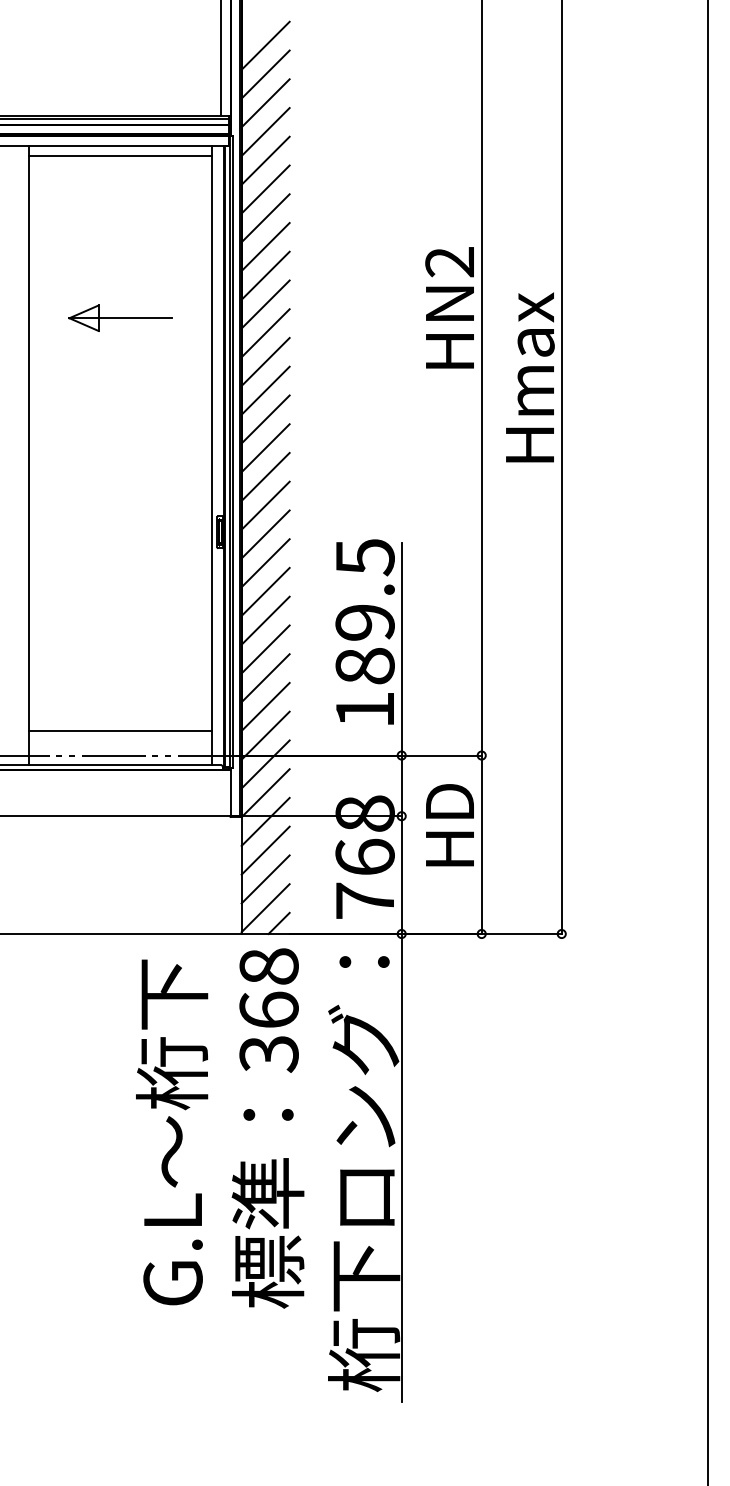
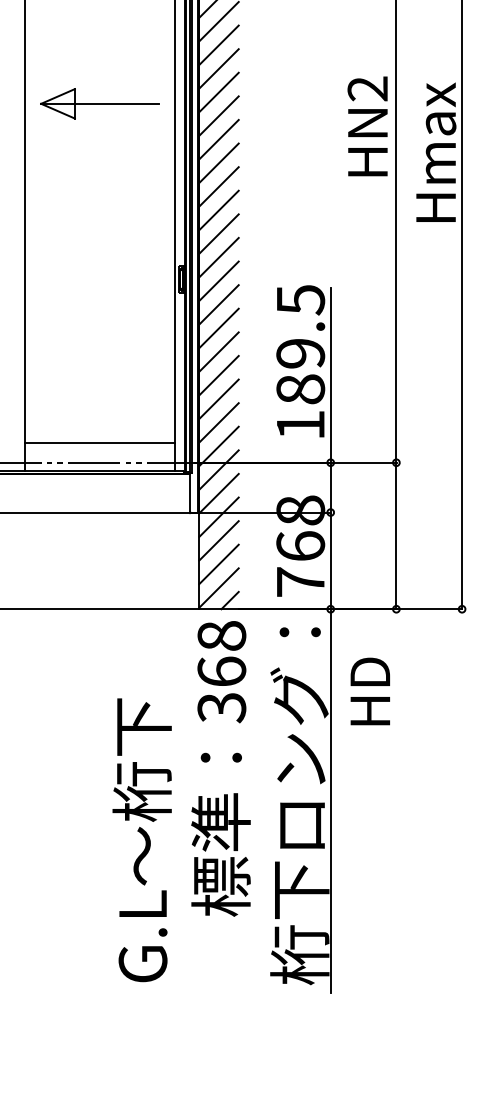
text: (449, 307) -> (367, 126), moved
part: (120, 317) -> (99, 103), size x1.4
text: (449, 825) -> (369, 691), moved
text: (172, 1132) -> (142, 840), moved

